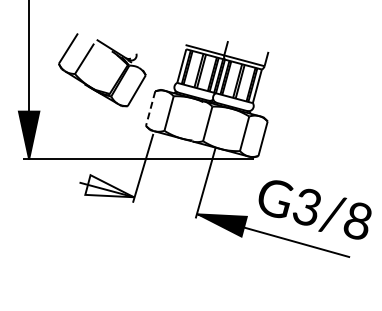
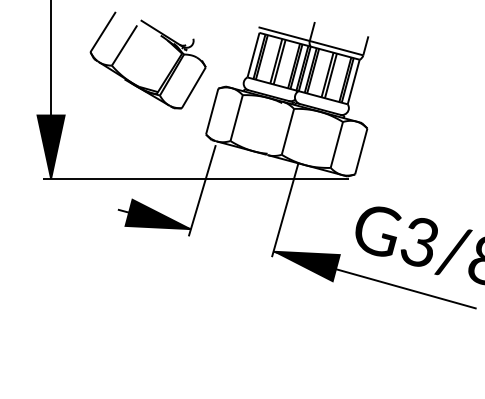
line: (150, 108) -> (212, 111), dashed -> solid
fill: (109, 186) -> (157, 214), added

